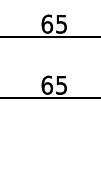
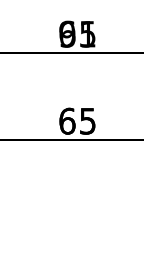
text: (53, 23) -> (76, 33), 65 -> 91

